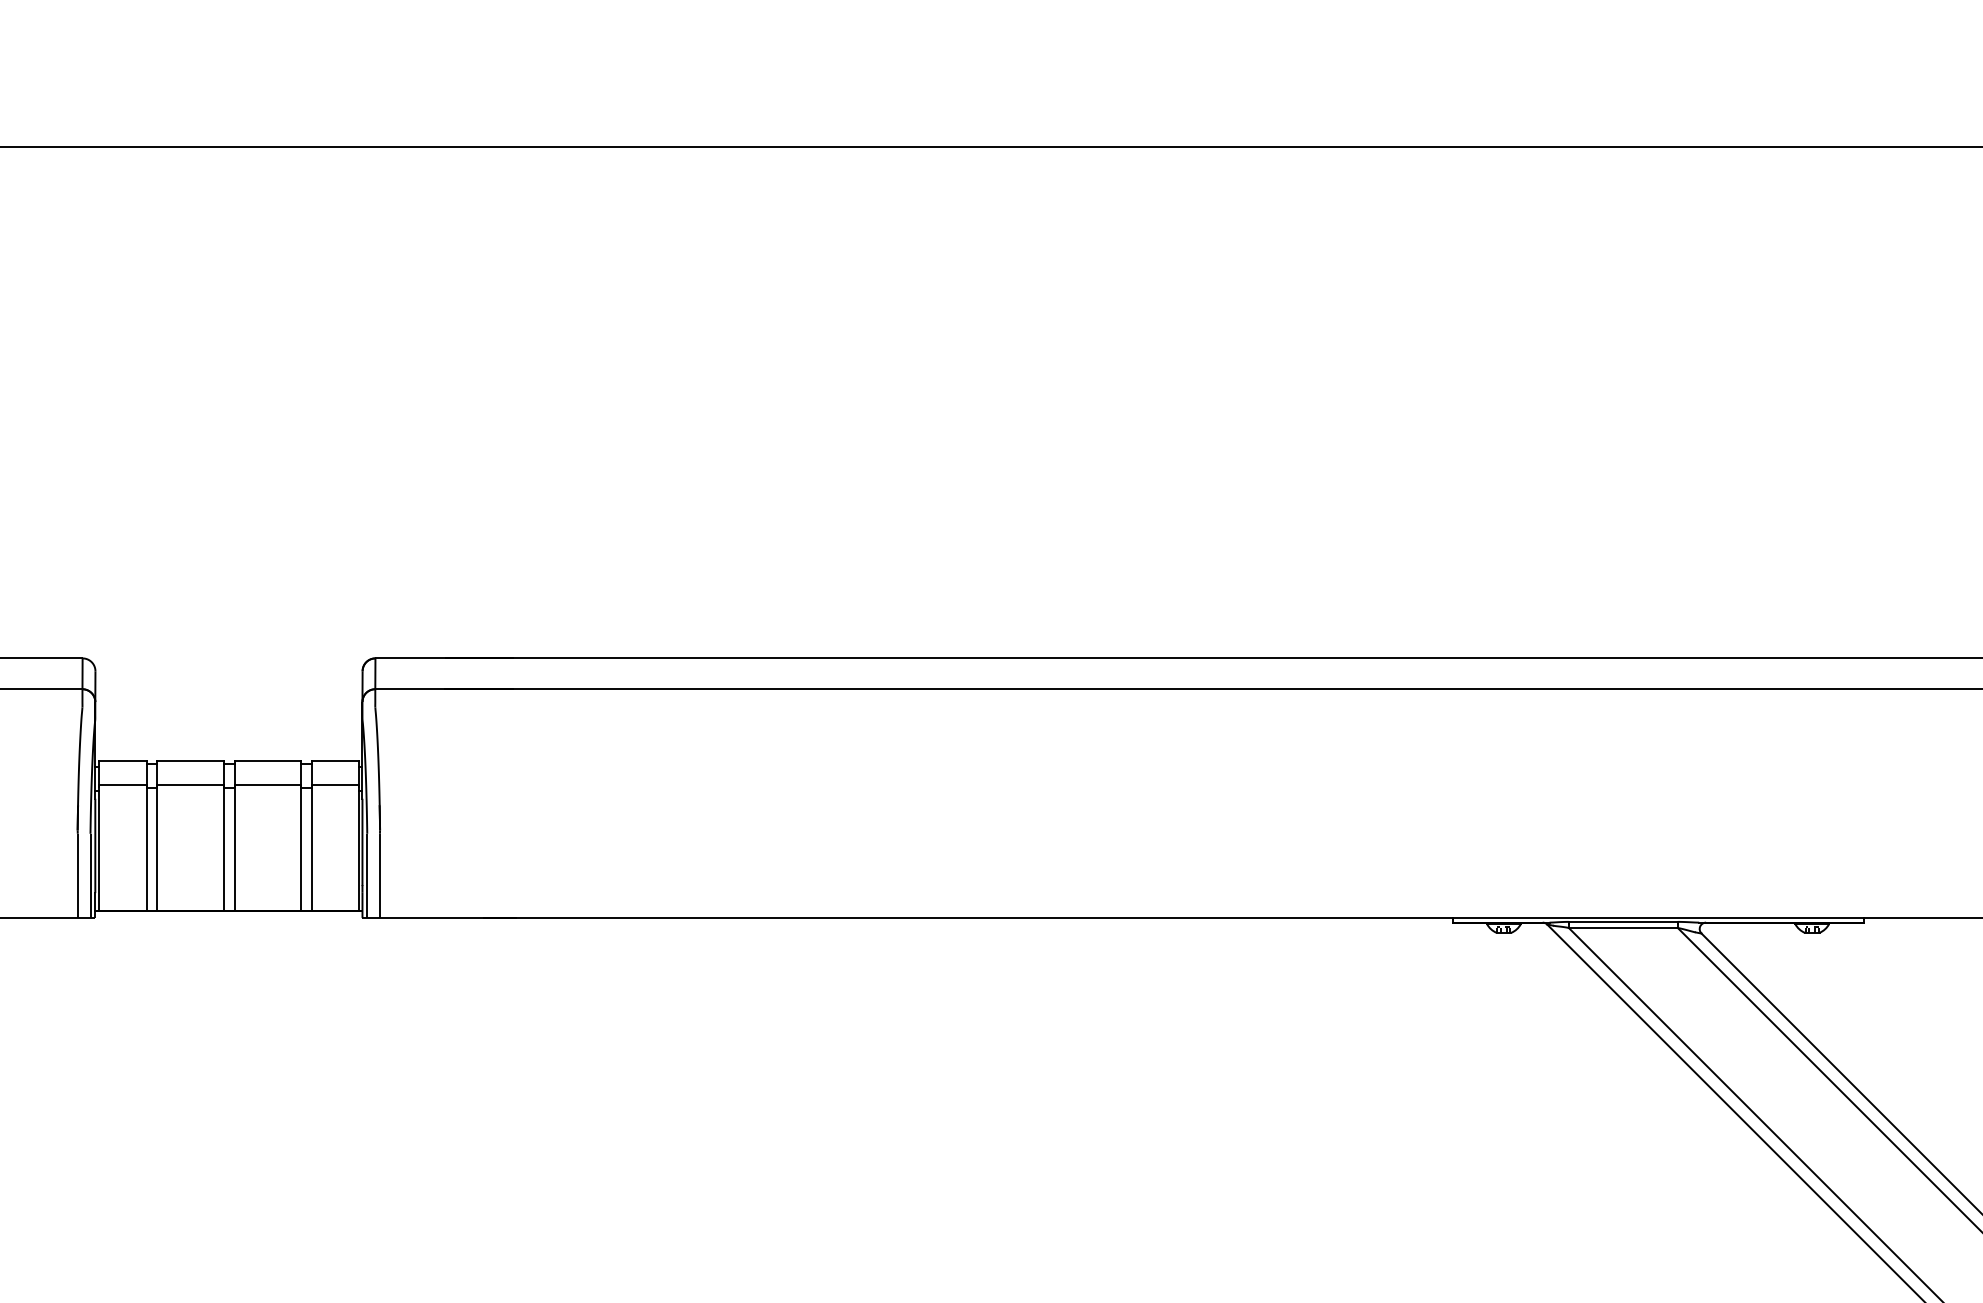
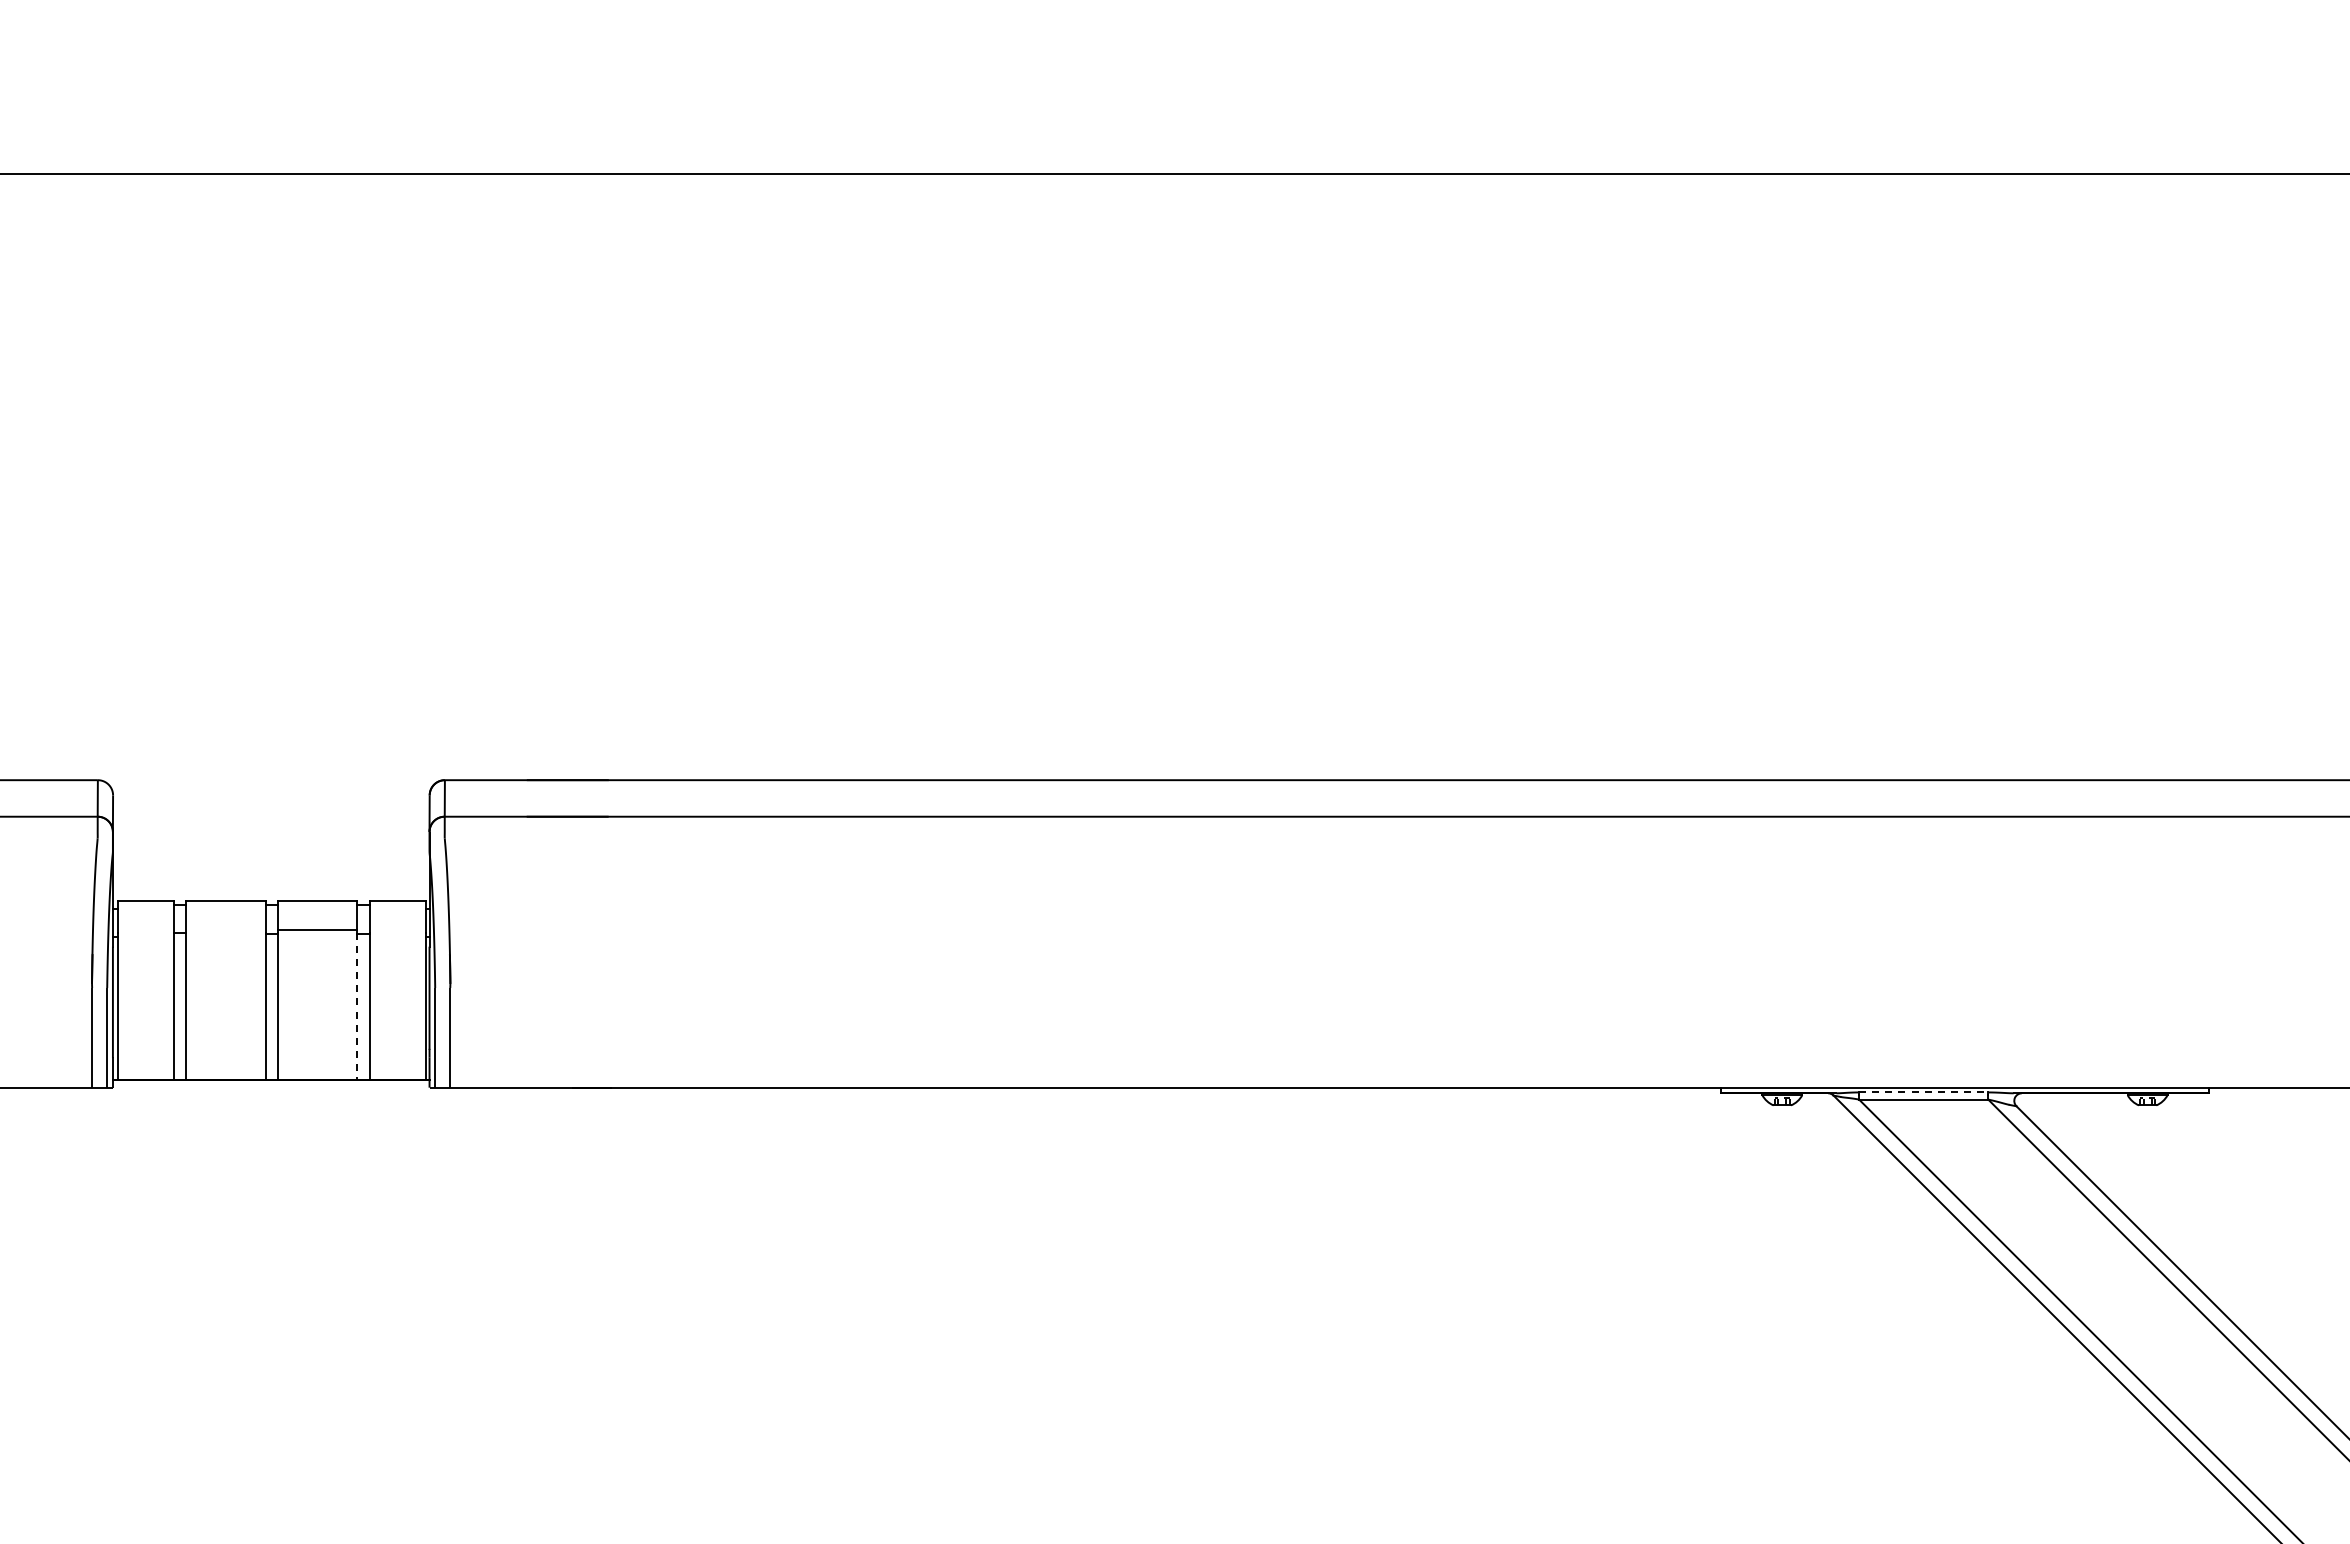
line: (122, 784) -> (145, 929), removed
line: (190, 784) -> (225, 929), removed
line: (335, 784) -> (397, 929), removed
line: (301, 850) -> (357, 1007), solid -> dashed
line: (1623, 921) -> (1923, 1092), solid -> dashed

